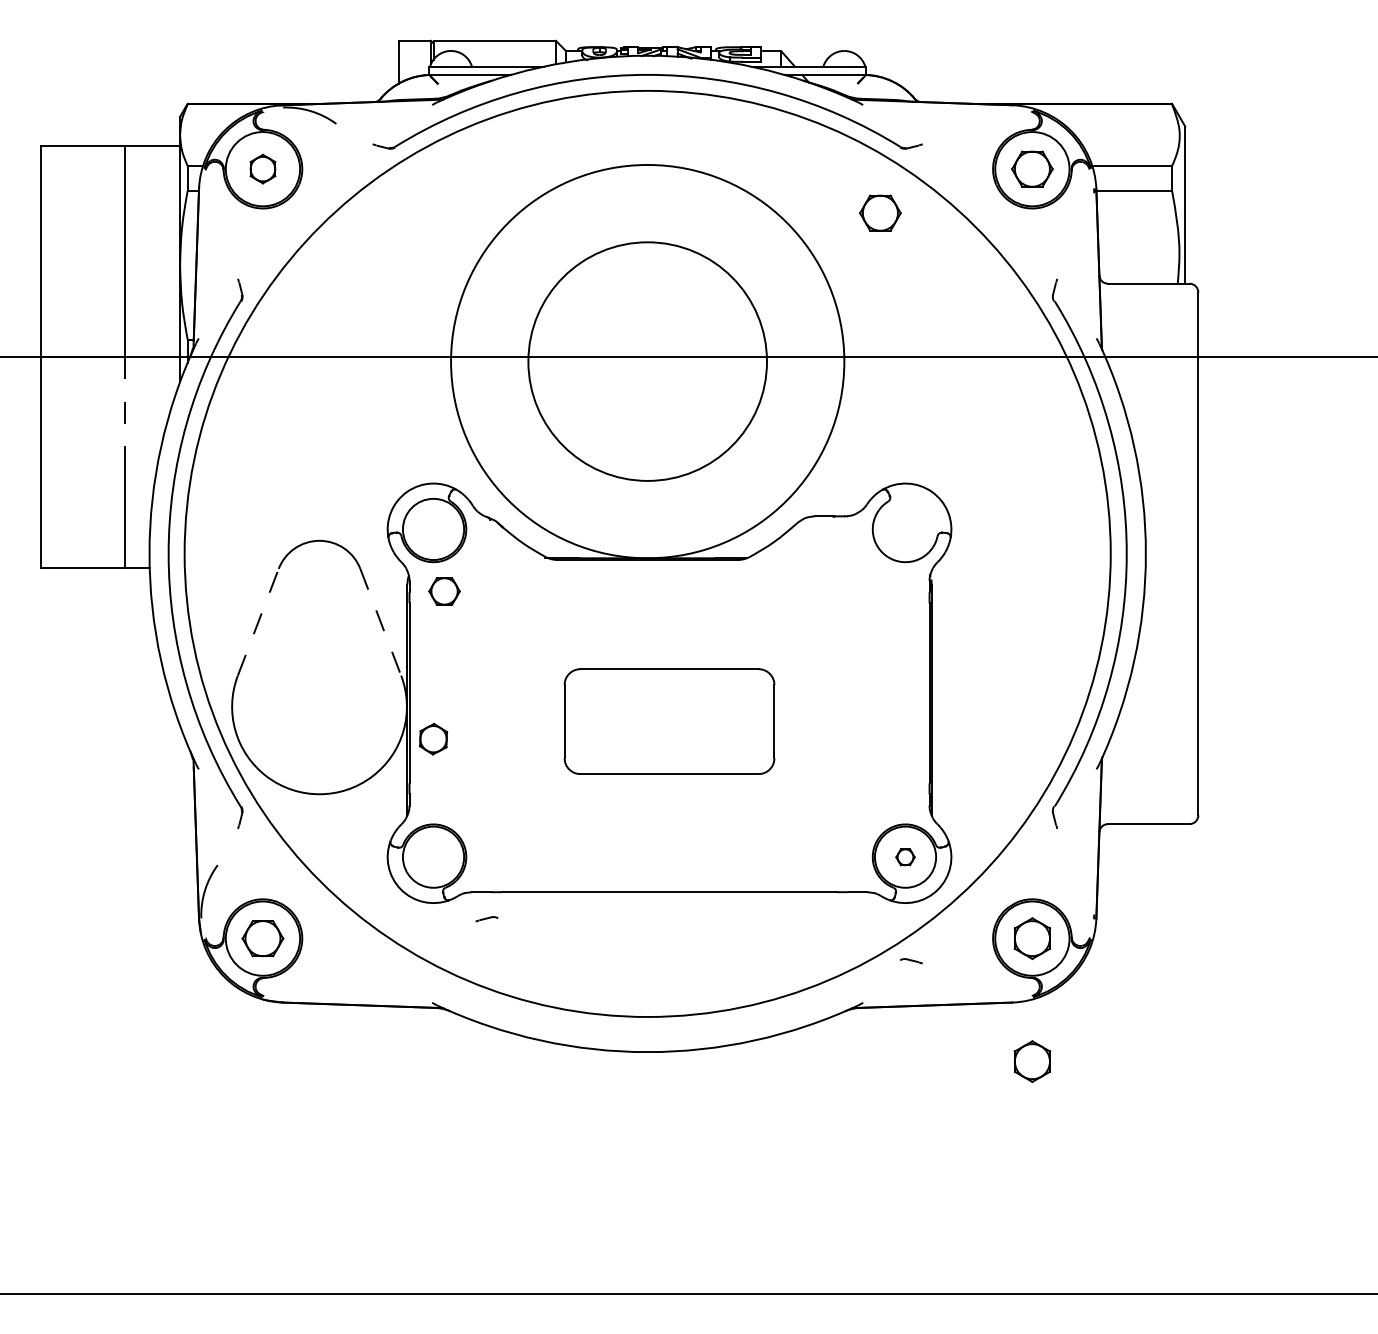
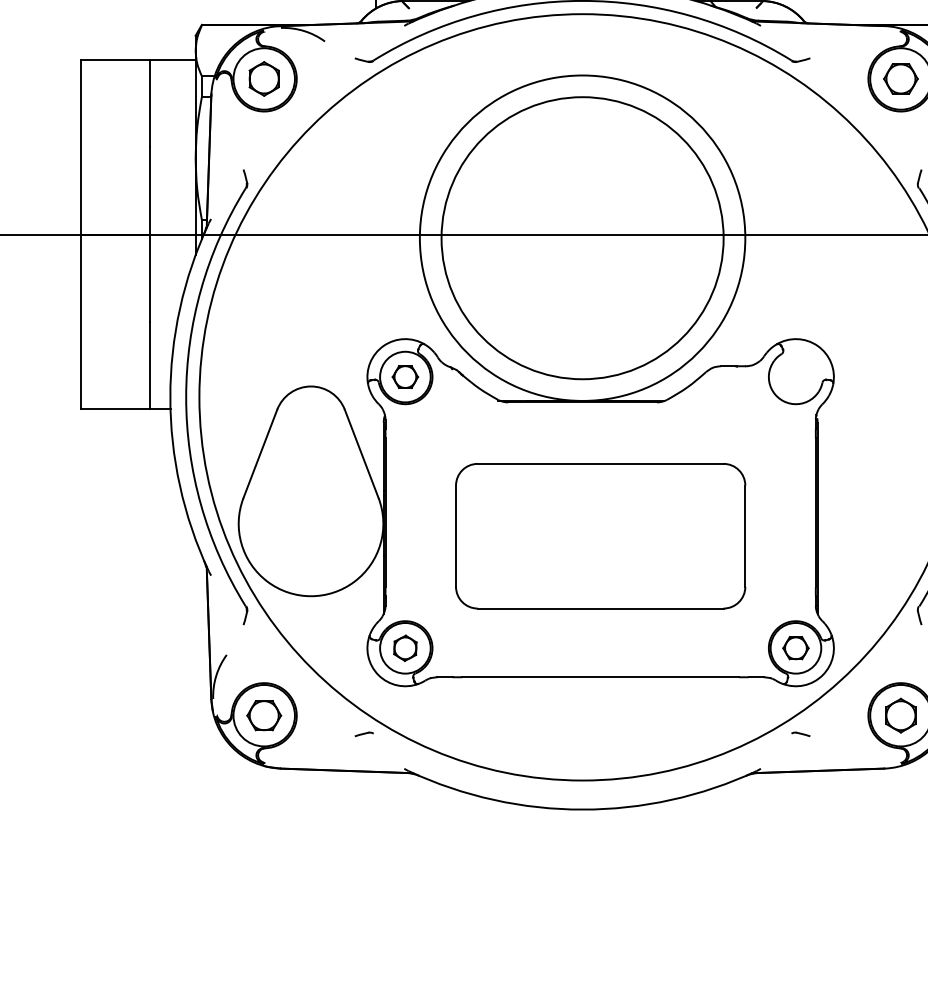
part: (262, 168) -> (263, 78), size x1.43
part: (880, 212) -> (775, 114), removed
circle: (647, 361) -> (582, 238), size x1.43
line: (124, 409) -> (149, 277), dashed -> solid
part: (444, 591) -> (405, 377), moved
line: (258, 621) -> (260, 453), dashed -> solid
line: (380, 622) -> (361, 454), dashed -> solid
part: (669, 721) -> (600, 536), size x1.67
part: (433, 738) -> (405, 647), moved
part: (905, 857) -> (795, 648), size x1.67
part: (486, 919) -> (363, 734), moved
part: (1031, 1061) -> (900, 817), removed

